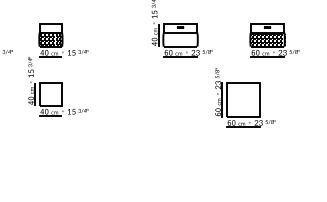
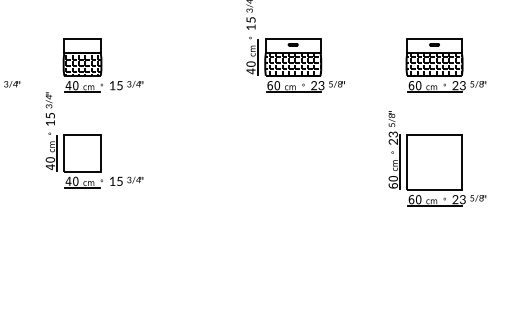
hatch: (180, 39) -> (293, 64), added
part: (245, 97) -> (437, 158), moved

